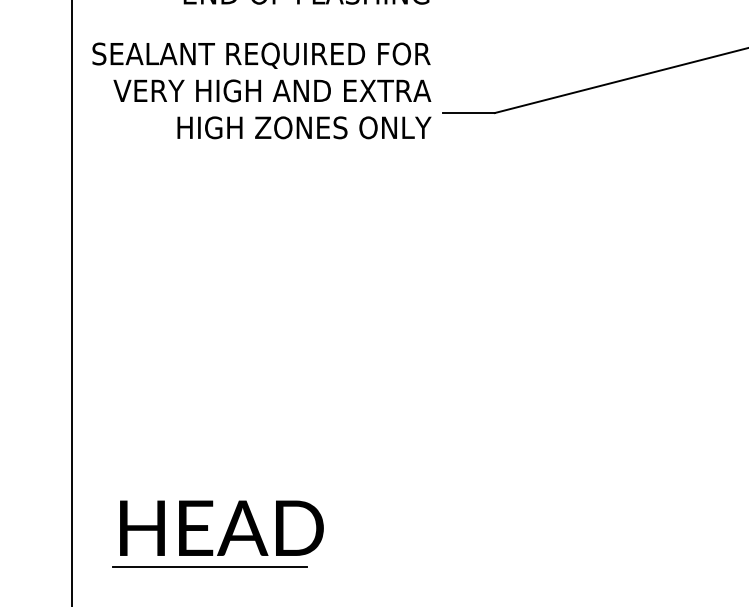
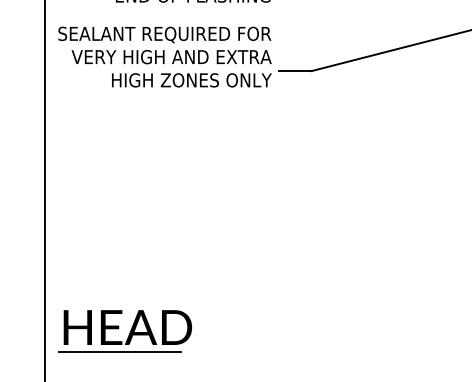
part: (218, 534) -> (125, 331), moved

